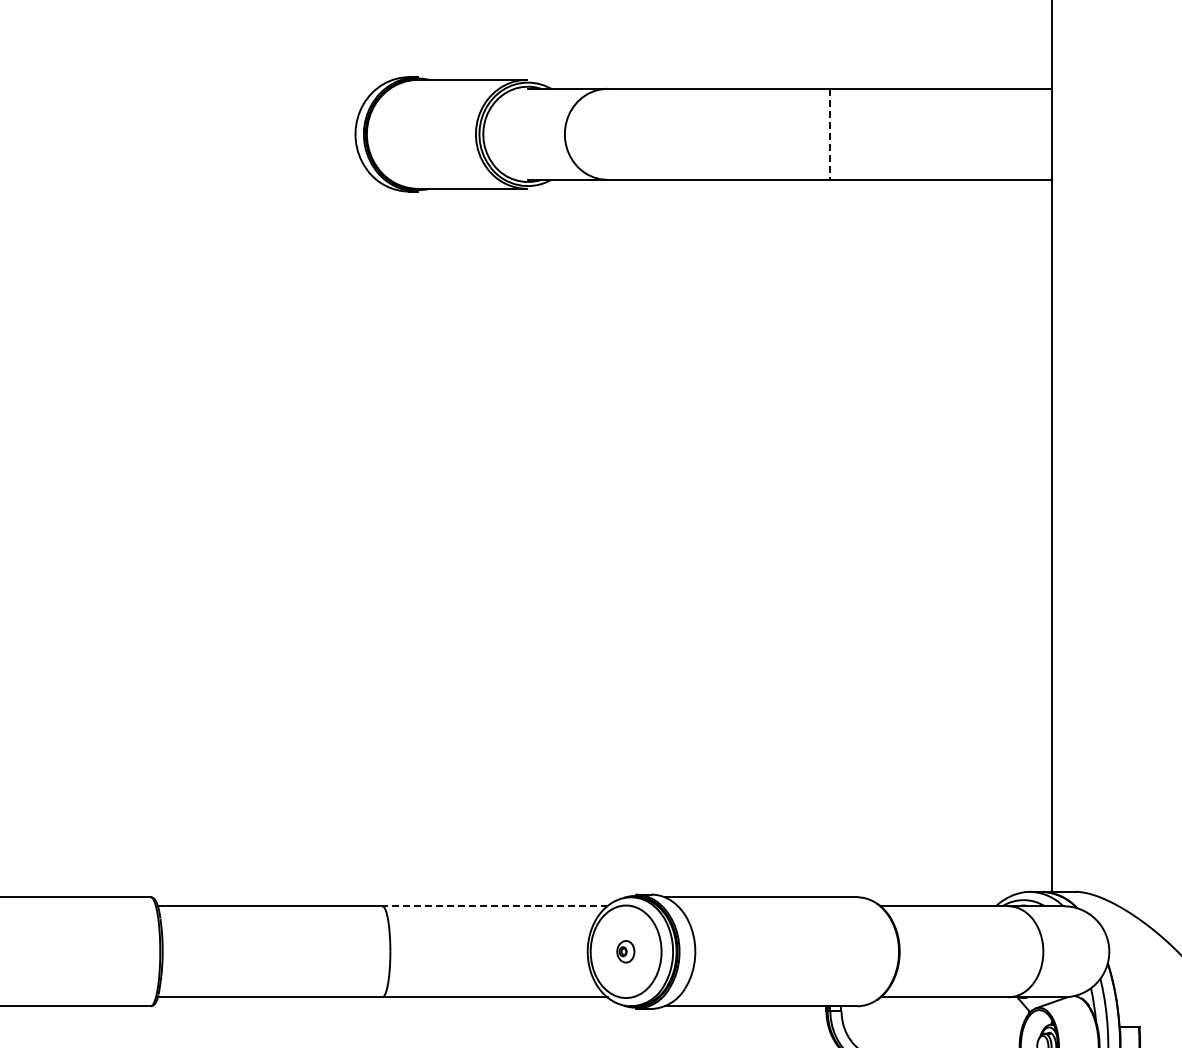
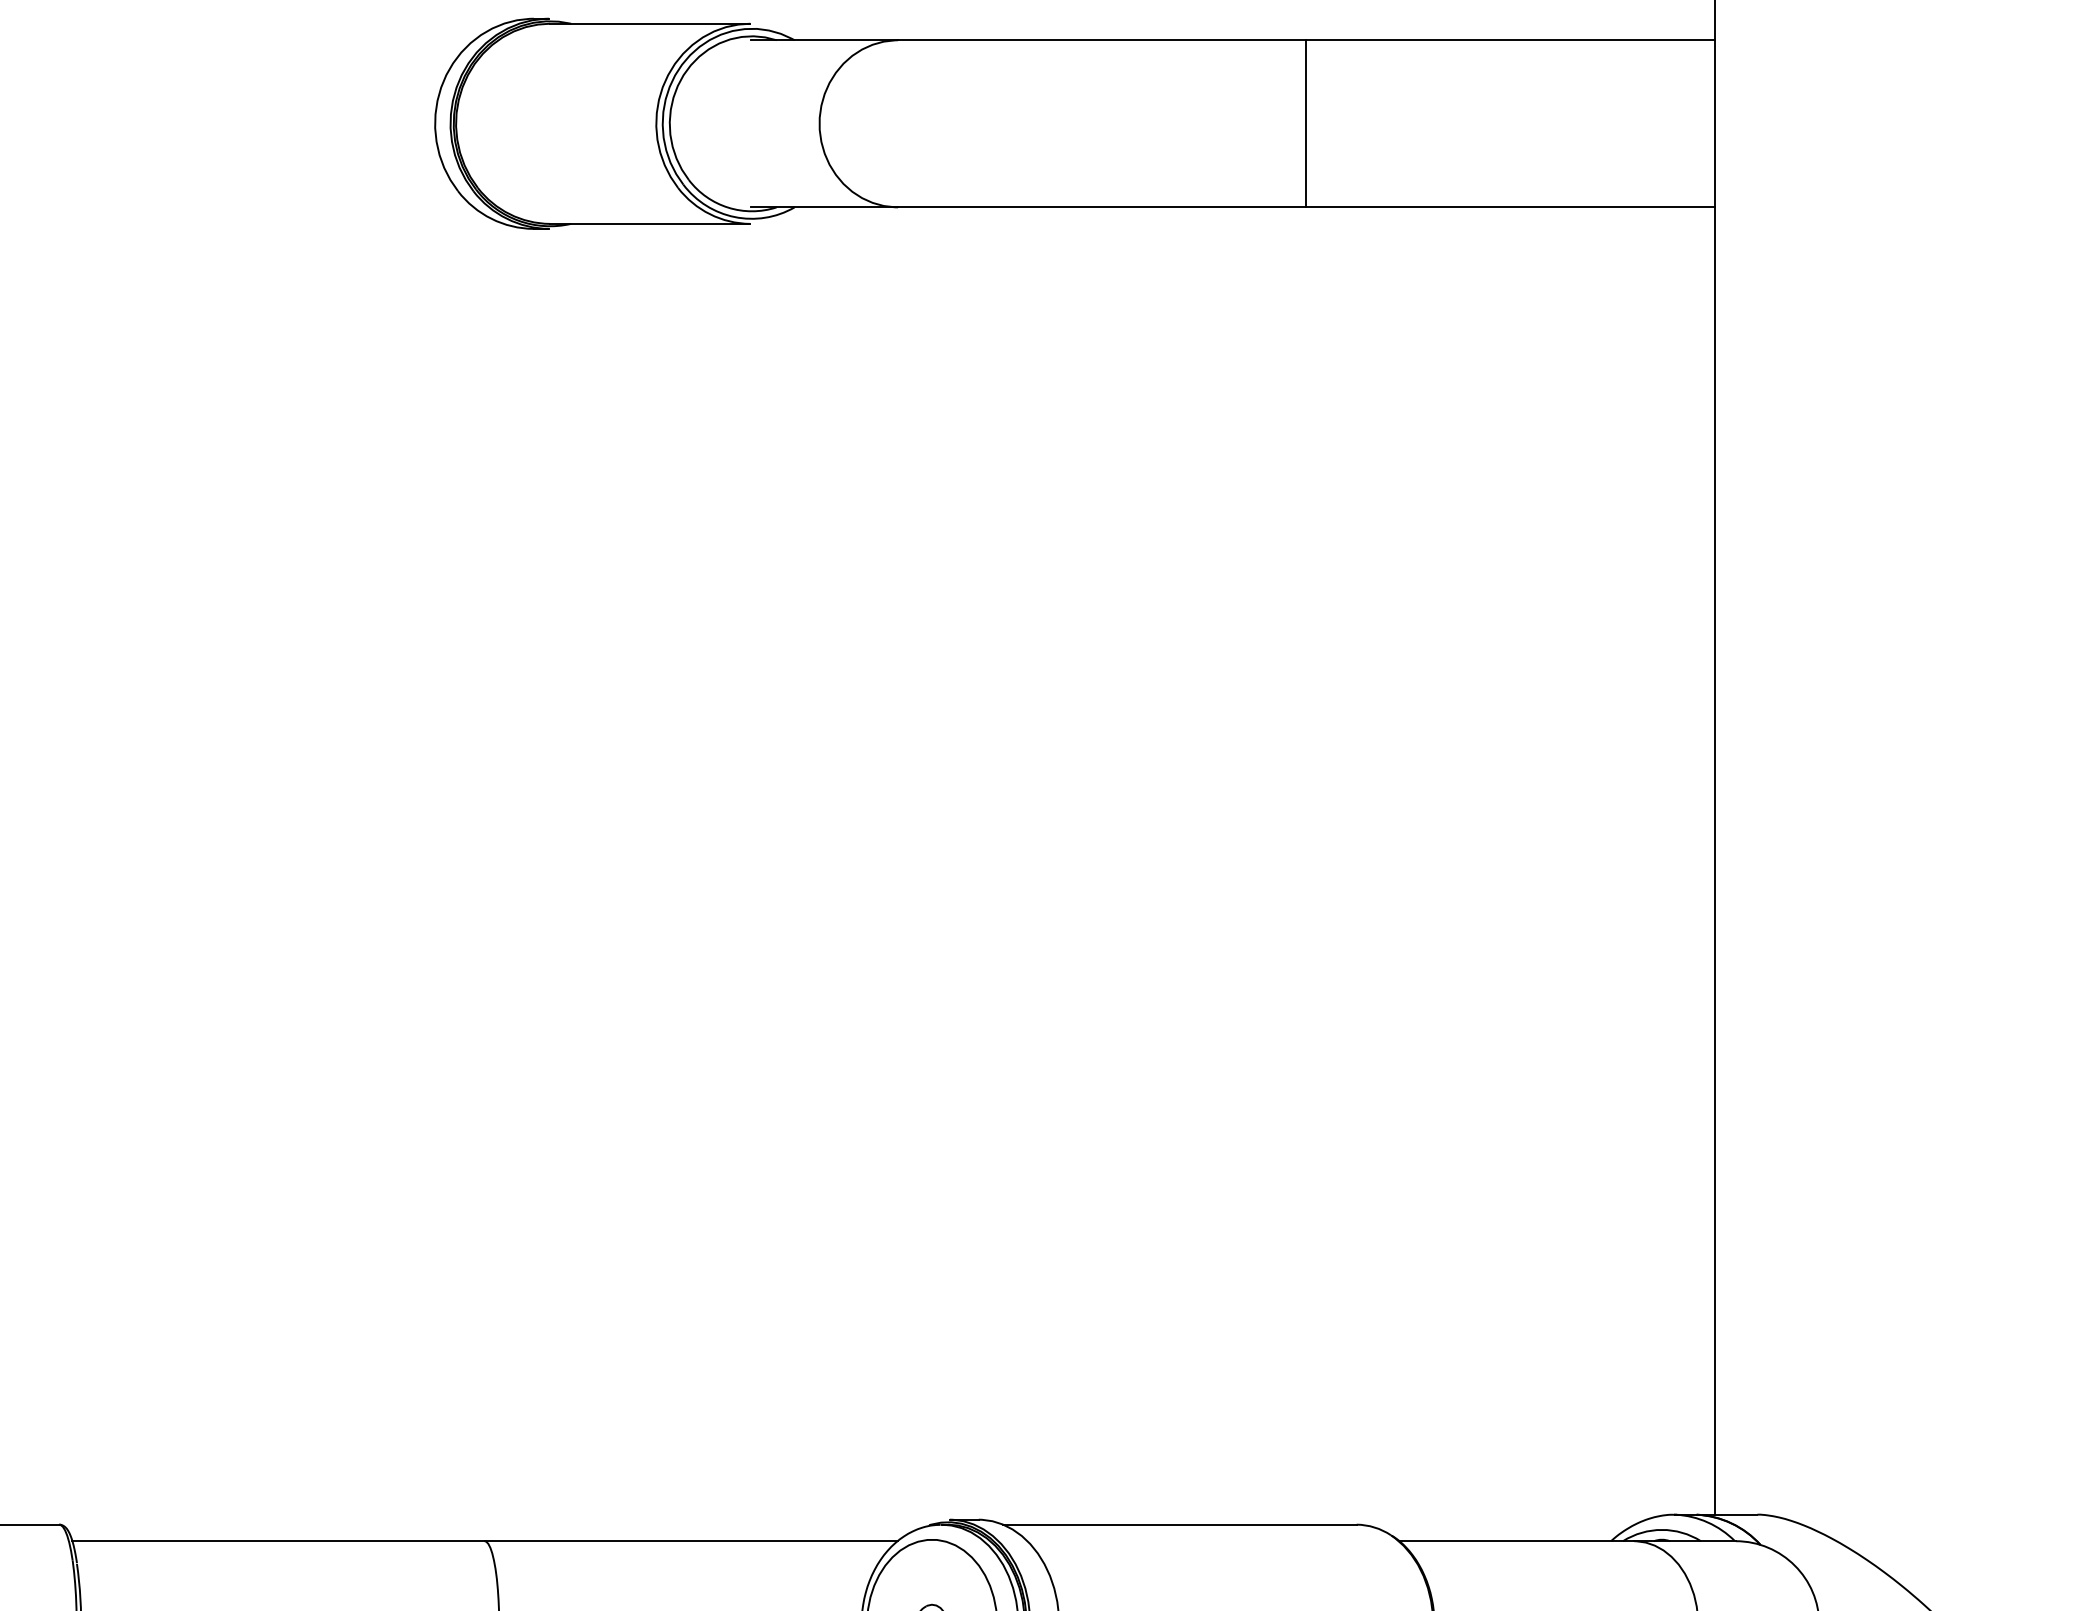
line: (829, 134) -> (1305, 124), dashed -> solid
line: (495, 906) -> (692, 1541), dashed -> solid

